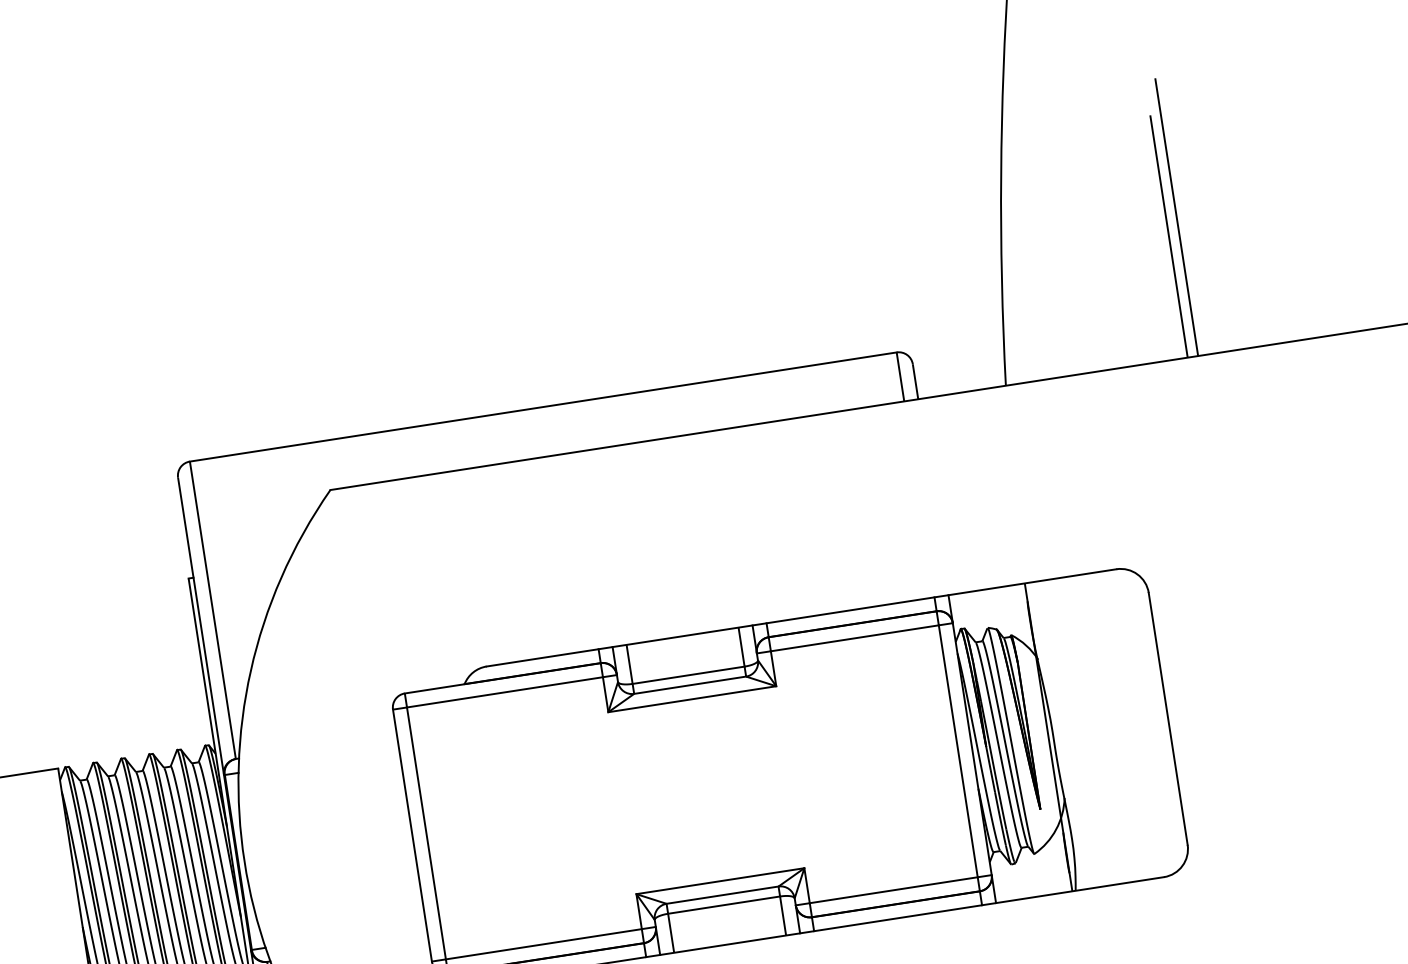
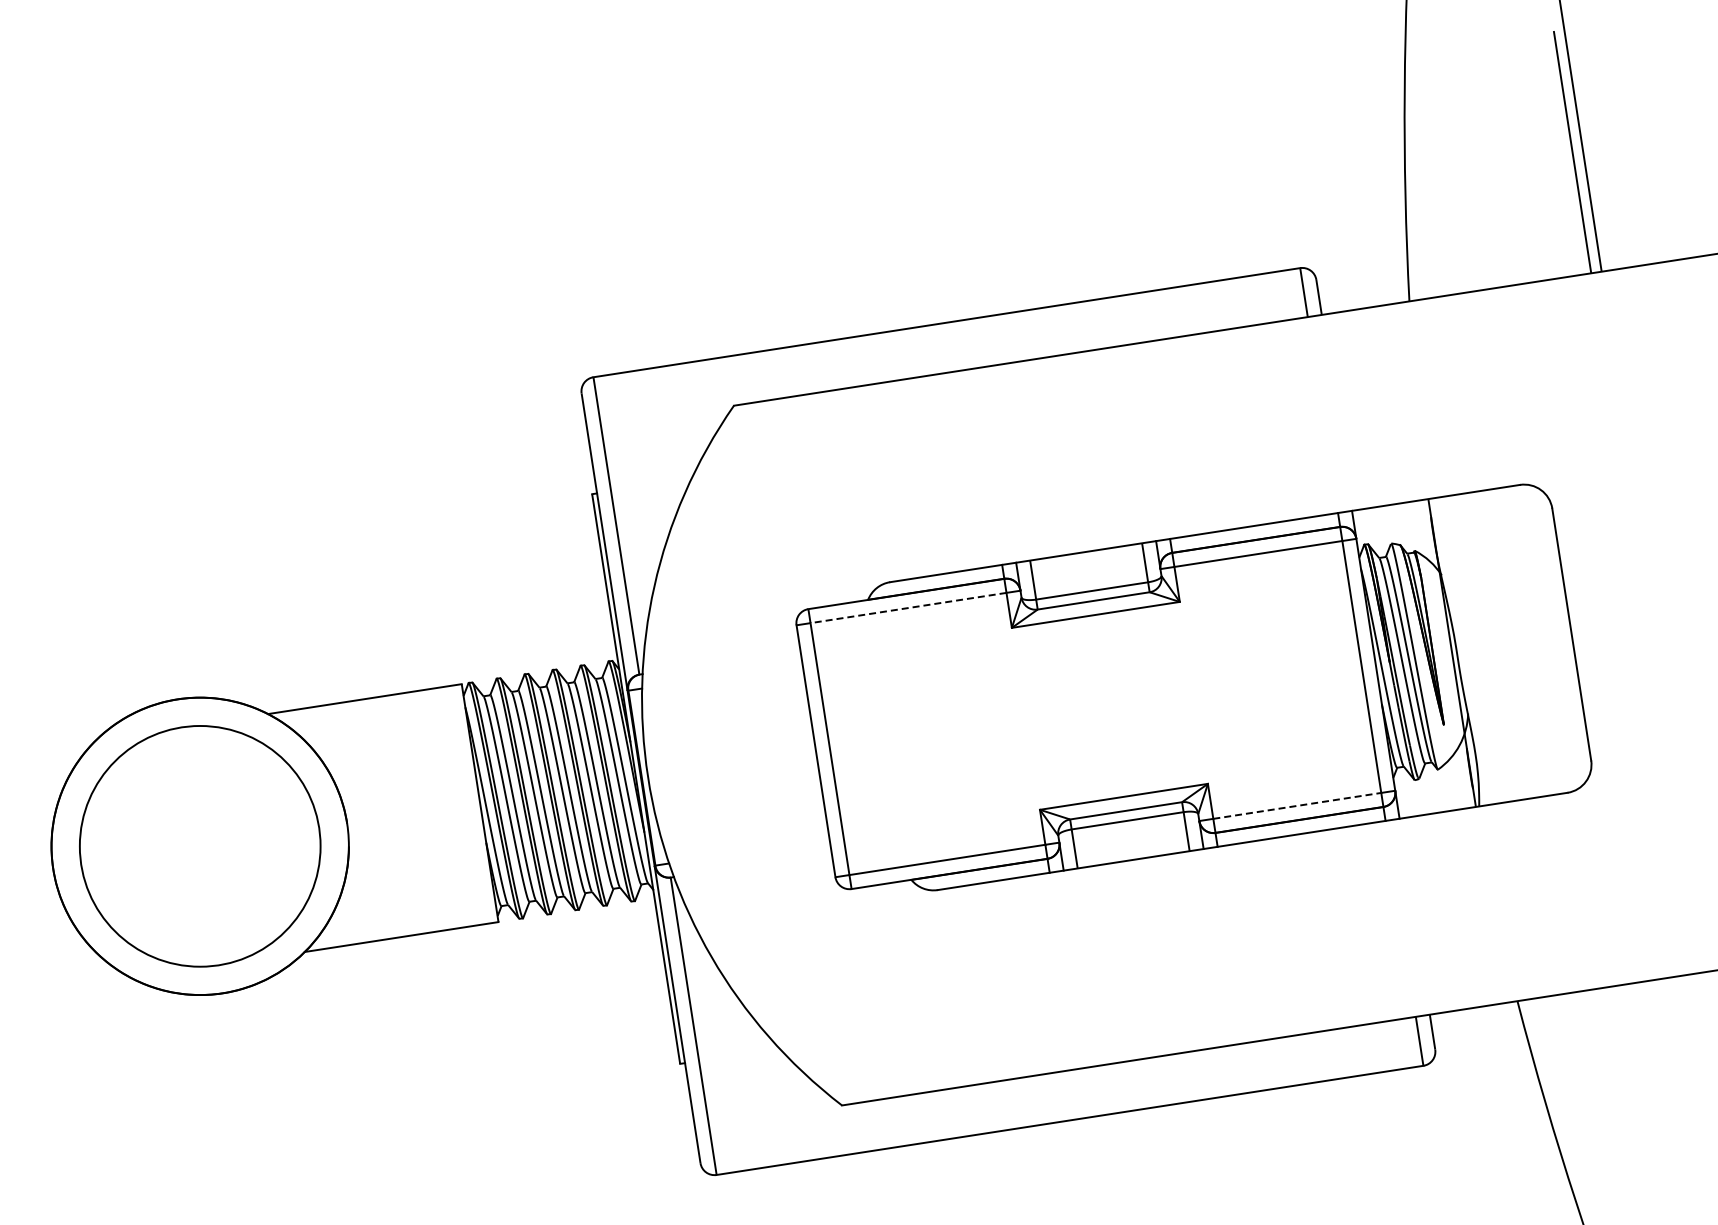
line: (504, 692) -> (908, 608), solid -> dashed
line: (893, 889) -> (1297, 805), solid -> dashed

